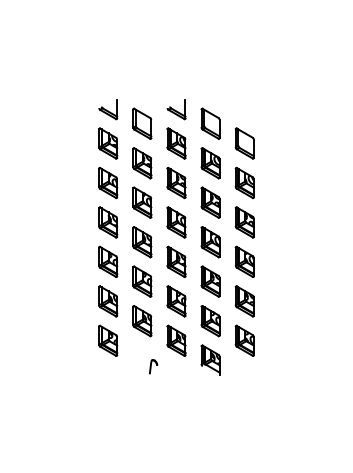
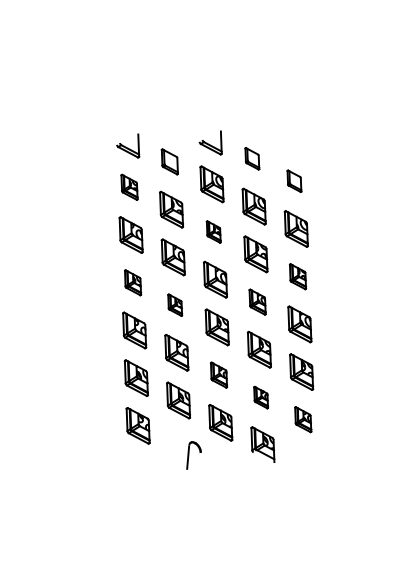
part: (142, 123) -> (170, 161), size x0.7
part: (210, 123) -> (252, 158), size x0.6
part: (108, 143) -> (129, 187), size x0.7
part: (244, 143) -> (294, 181), size x0.6
part: (176, 182) -> (213, 231), size x0.6
part: (108, 222) -> (133, 282), size x0.7
part: (244, 222) -> (297, 276), size x0.7
part: (142, 242) -> (175, 305), size x0.6
part: (210, 242) -> (257, 302), size x0.7
part: (176, 301) -> (219, 375), size x0.7
part: (210, 321) -> (261, 397), size x0.6
part: (244, 340) -> (302, 419), size x0.7
part: (153, 366) -> (194, 454), size x1.6

